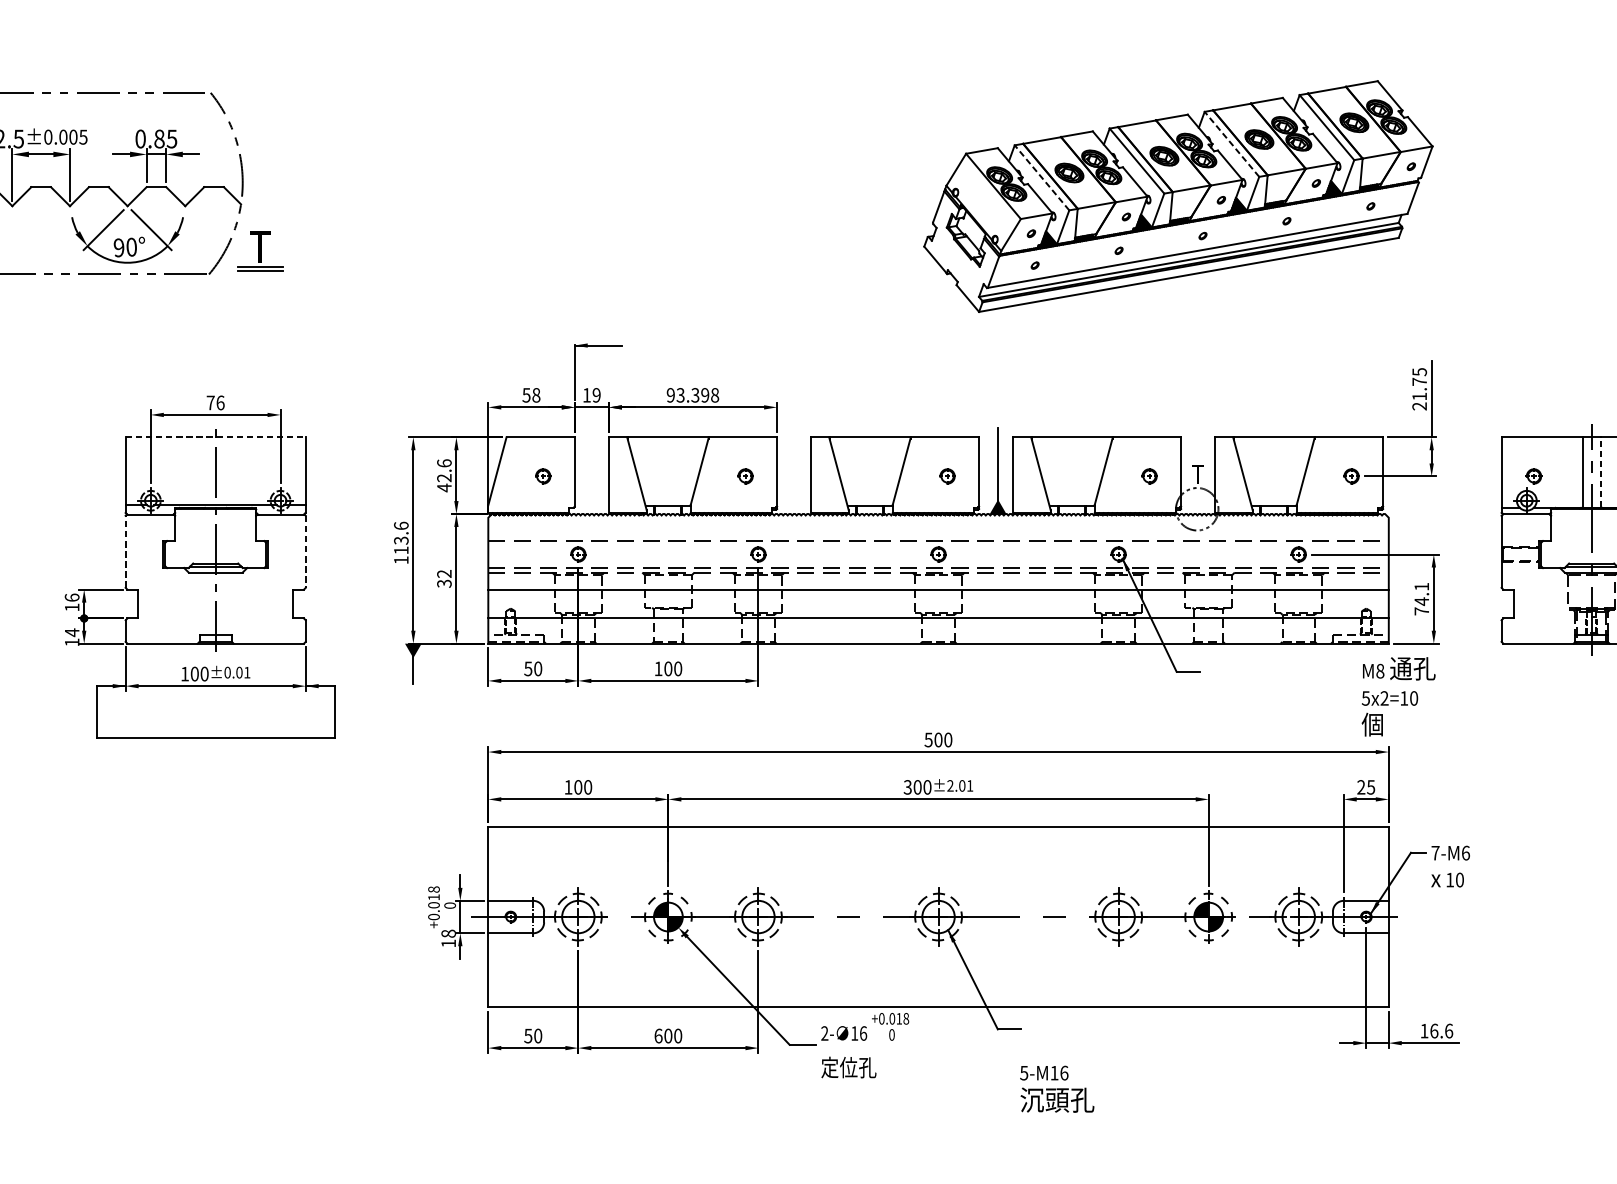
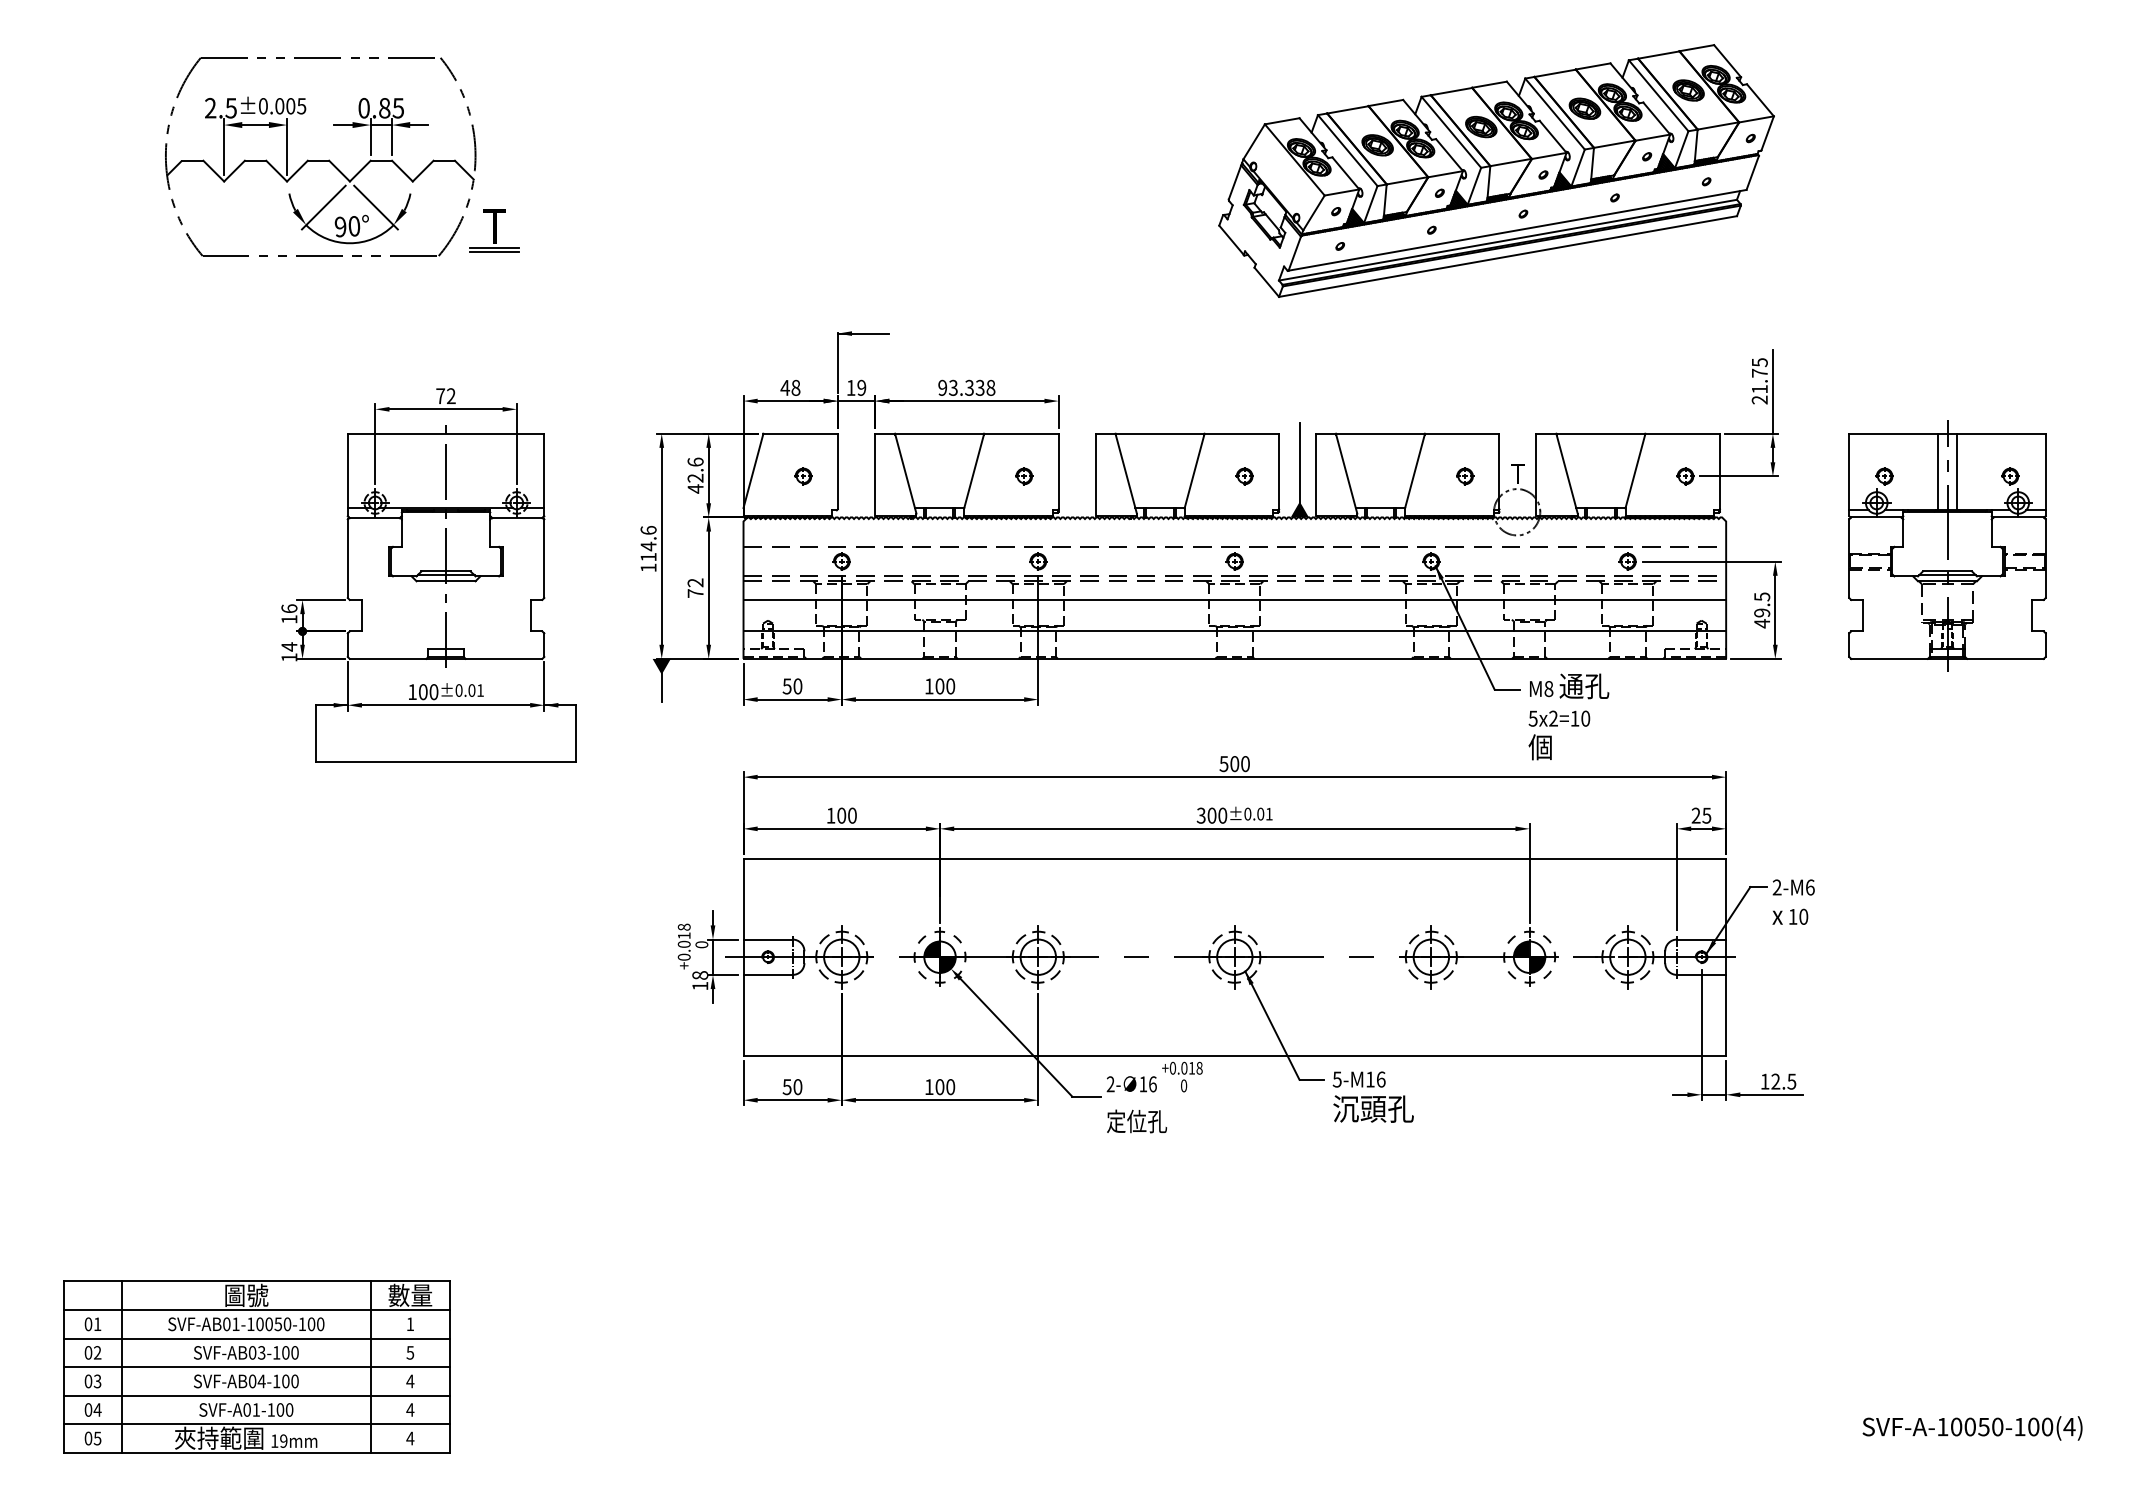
line: (1231, 143) -> (1554, 113), dashed -> solid
line: (1041, 177) -> (1347, 150), dashed -> solid
text: (525, 394) -> (784, 387), 58 -> 48
text: (704, 394) -> (979, 387), 93.398 -> 93.338
text: (220, 403) -> (451, 396), 76 -> 72
line: (216, 437) -> (446, 433), dashed -> solid
line: (1600, 471) -> (1957, 471), dashed -> solid
text: (401, 540) -> (648, 546), 113.6 -> 114.6
line: (125, 551) -> (347, 558), dashed -> solid
line: (305, 552) -> (544, 559), dashed -> solid
text: (444, 583) -> (695, 593), 32 -> 72
text: (1422, 599) -> (1762, 610), 74.1 -> 49.5
text: (1398, 696) -> (1568, 716), moved
text: (950, 785) -> (1247, 813), ±2.01 -> ±0.01
text: (1434, 853) -> (1776, 887), 7-M6 -> 2-M6
text: (1441, 1030) -> (1783, 1081), 16.6 -> 12.5
text: (658, 1036) -> (929, 1087), 600 -> 100
text: (1056, 1088) -> (1372, 1096), moved

